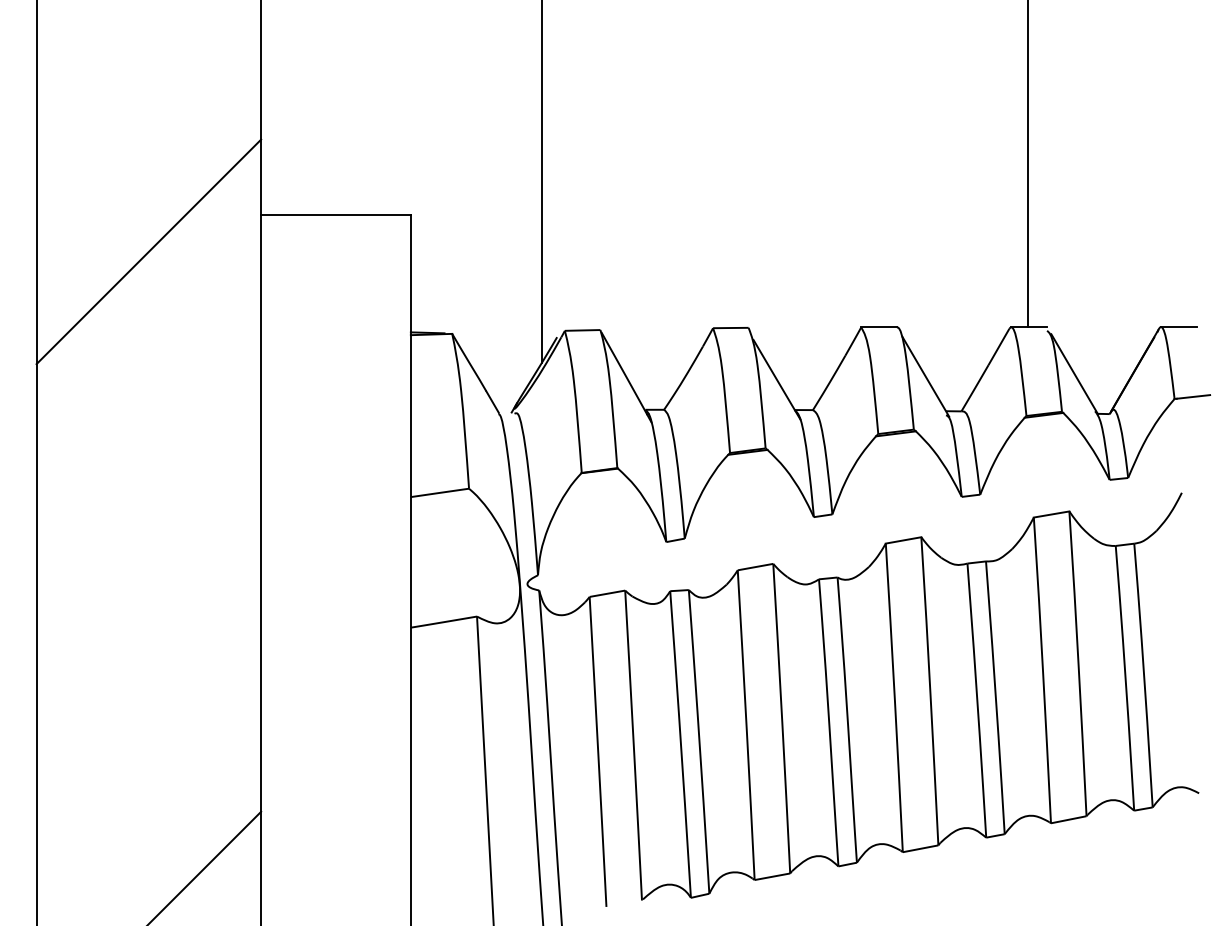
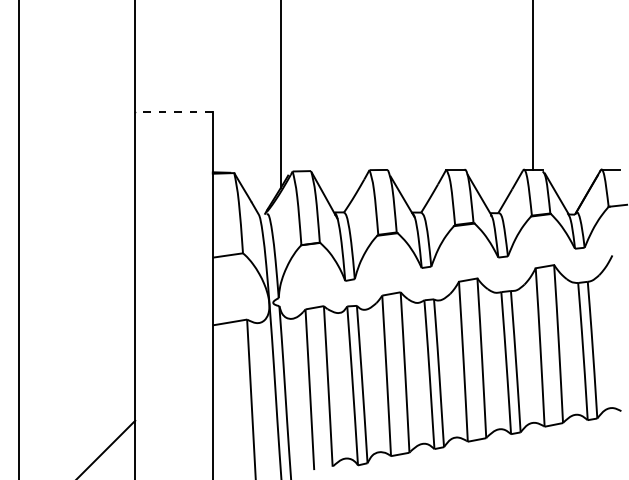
line: (336, 215) -> (174, 111), solid -> dashed
line: (147, 251) -> (76, 130), removed

